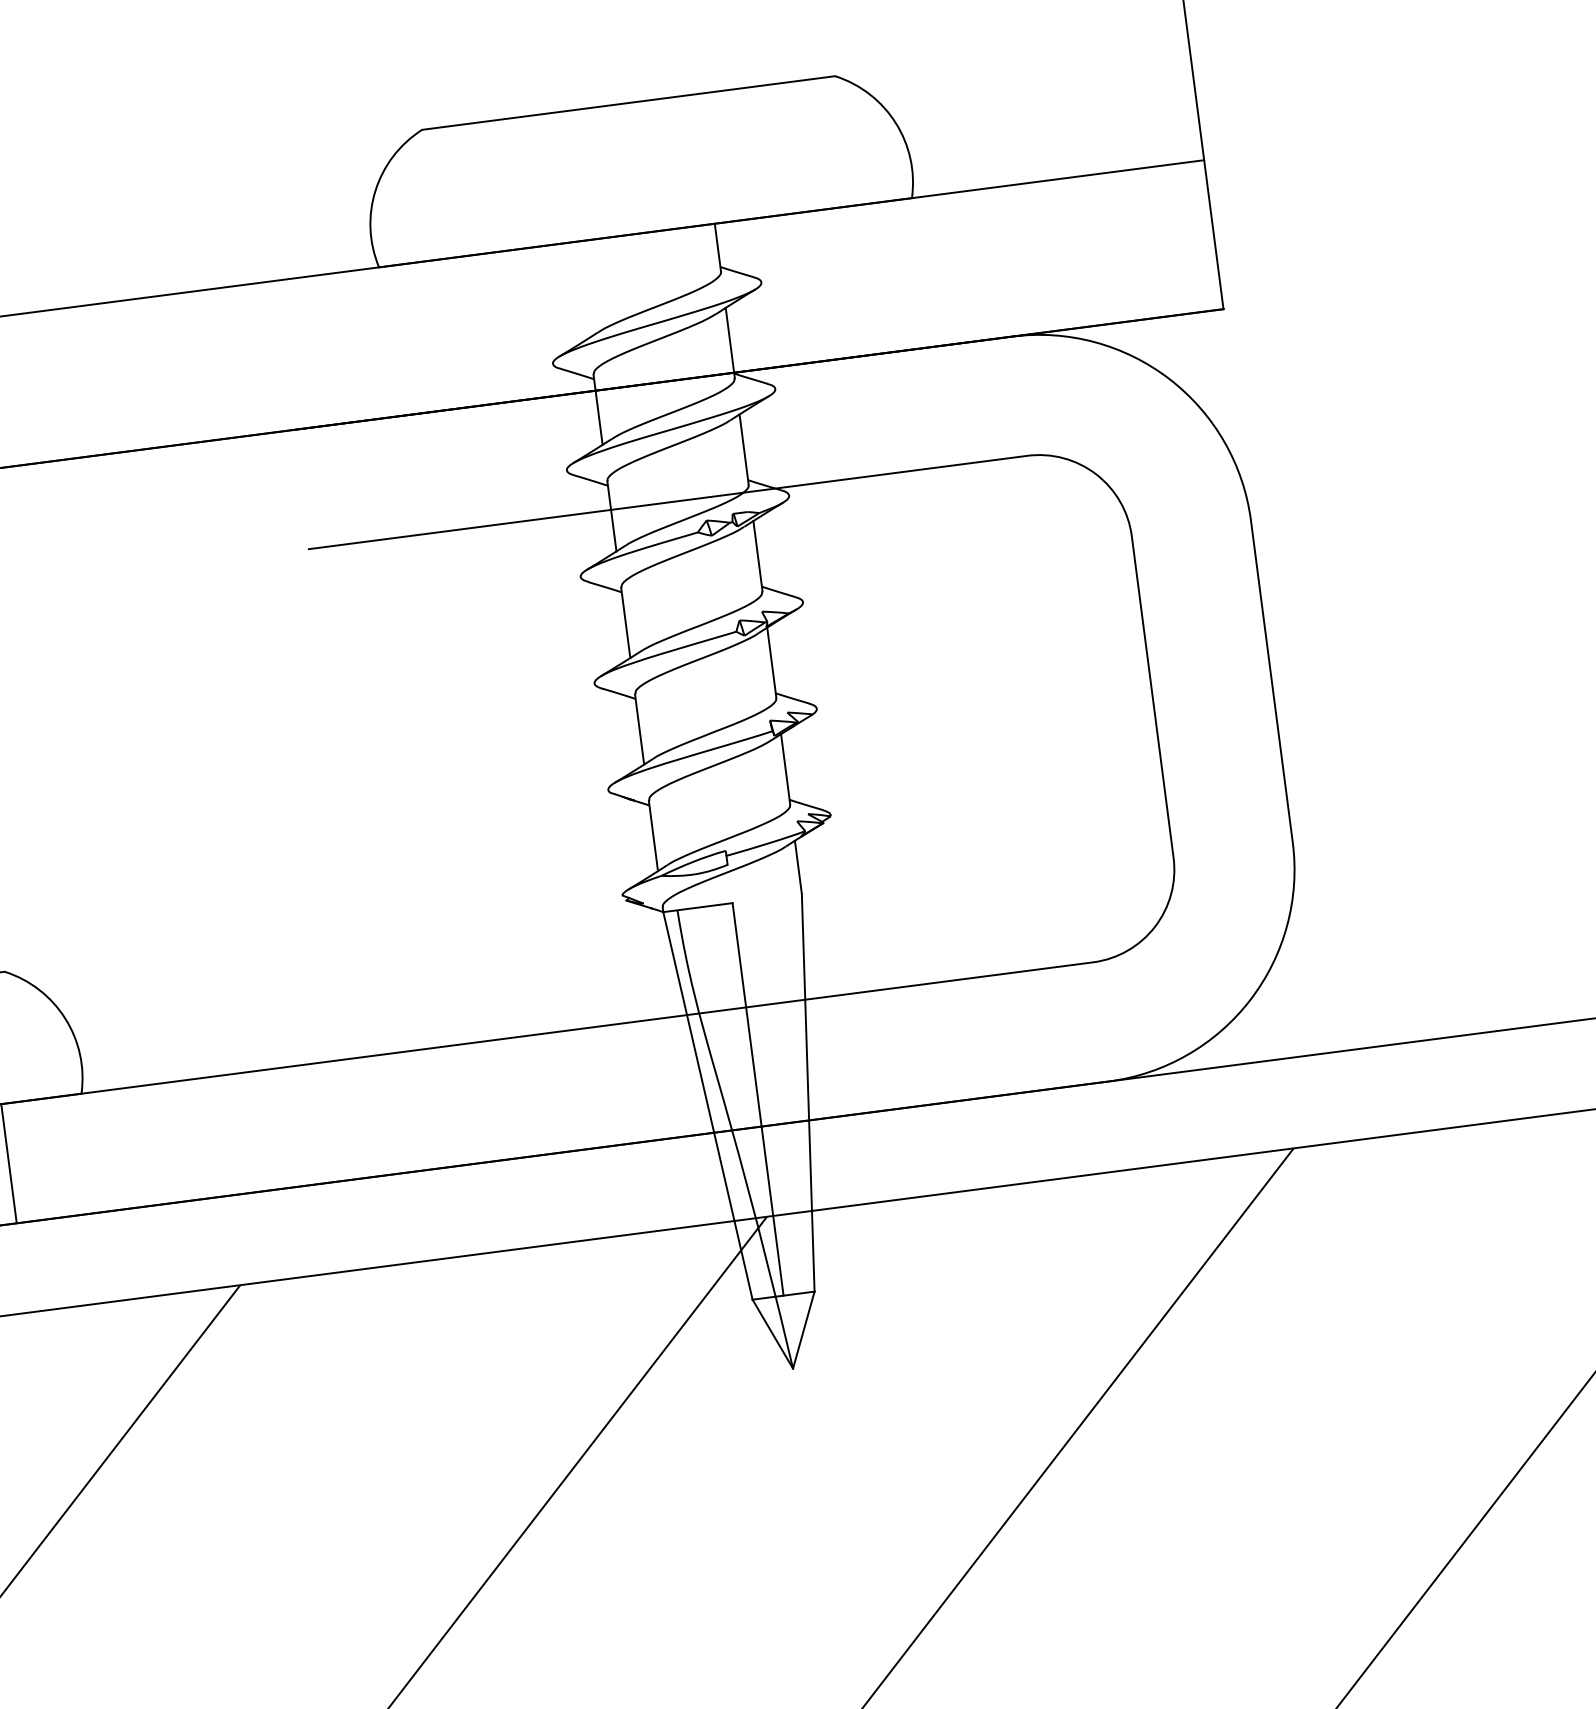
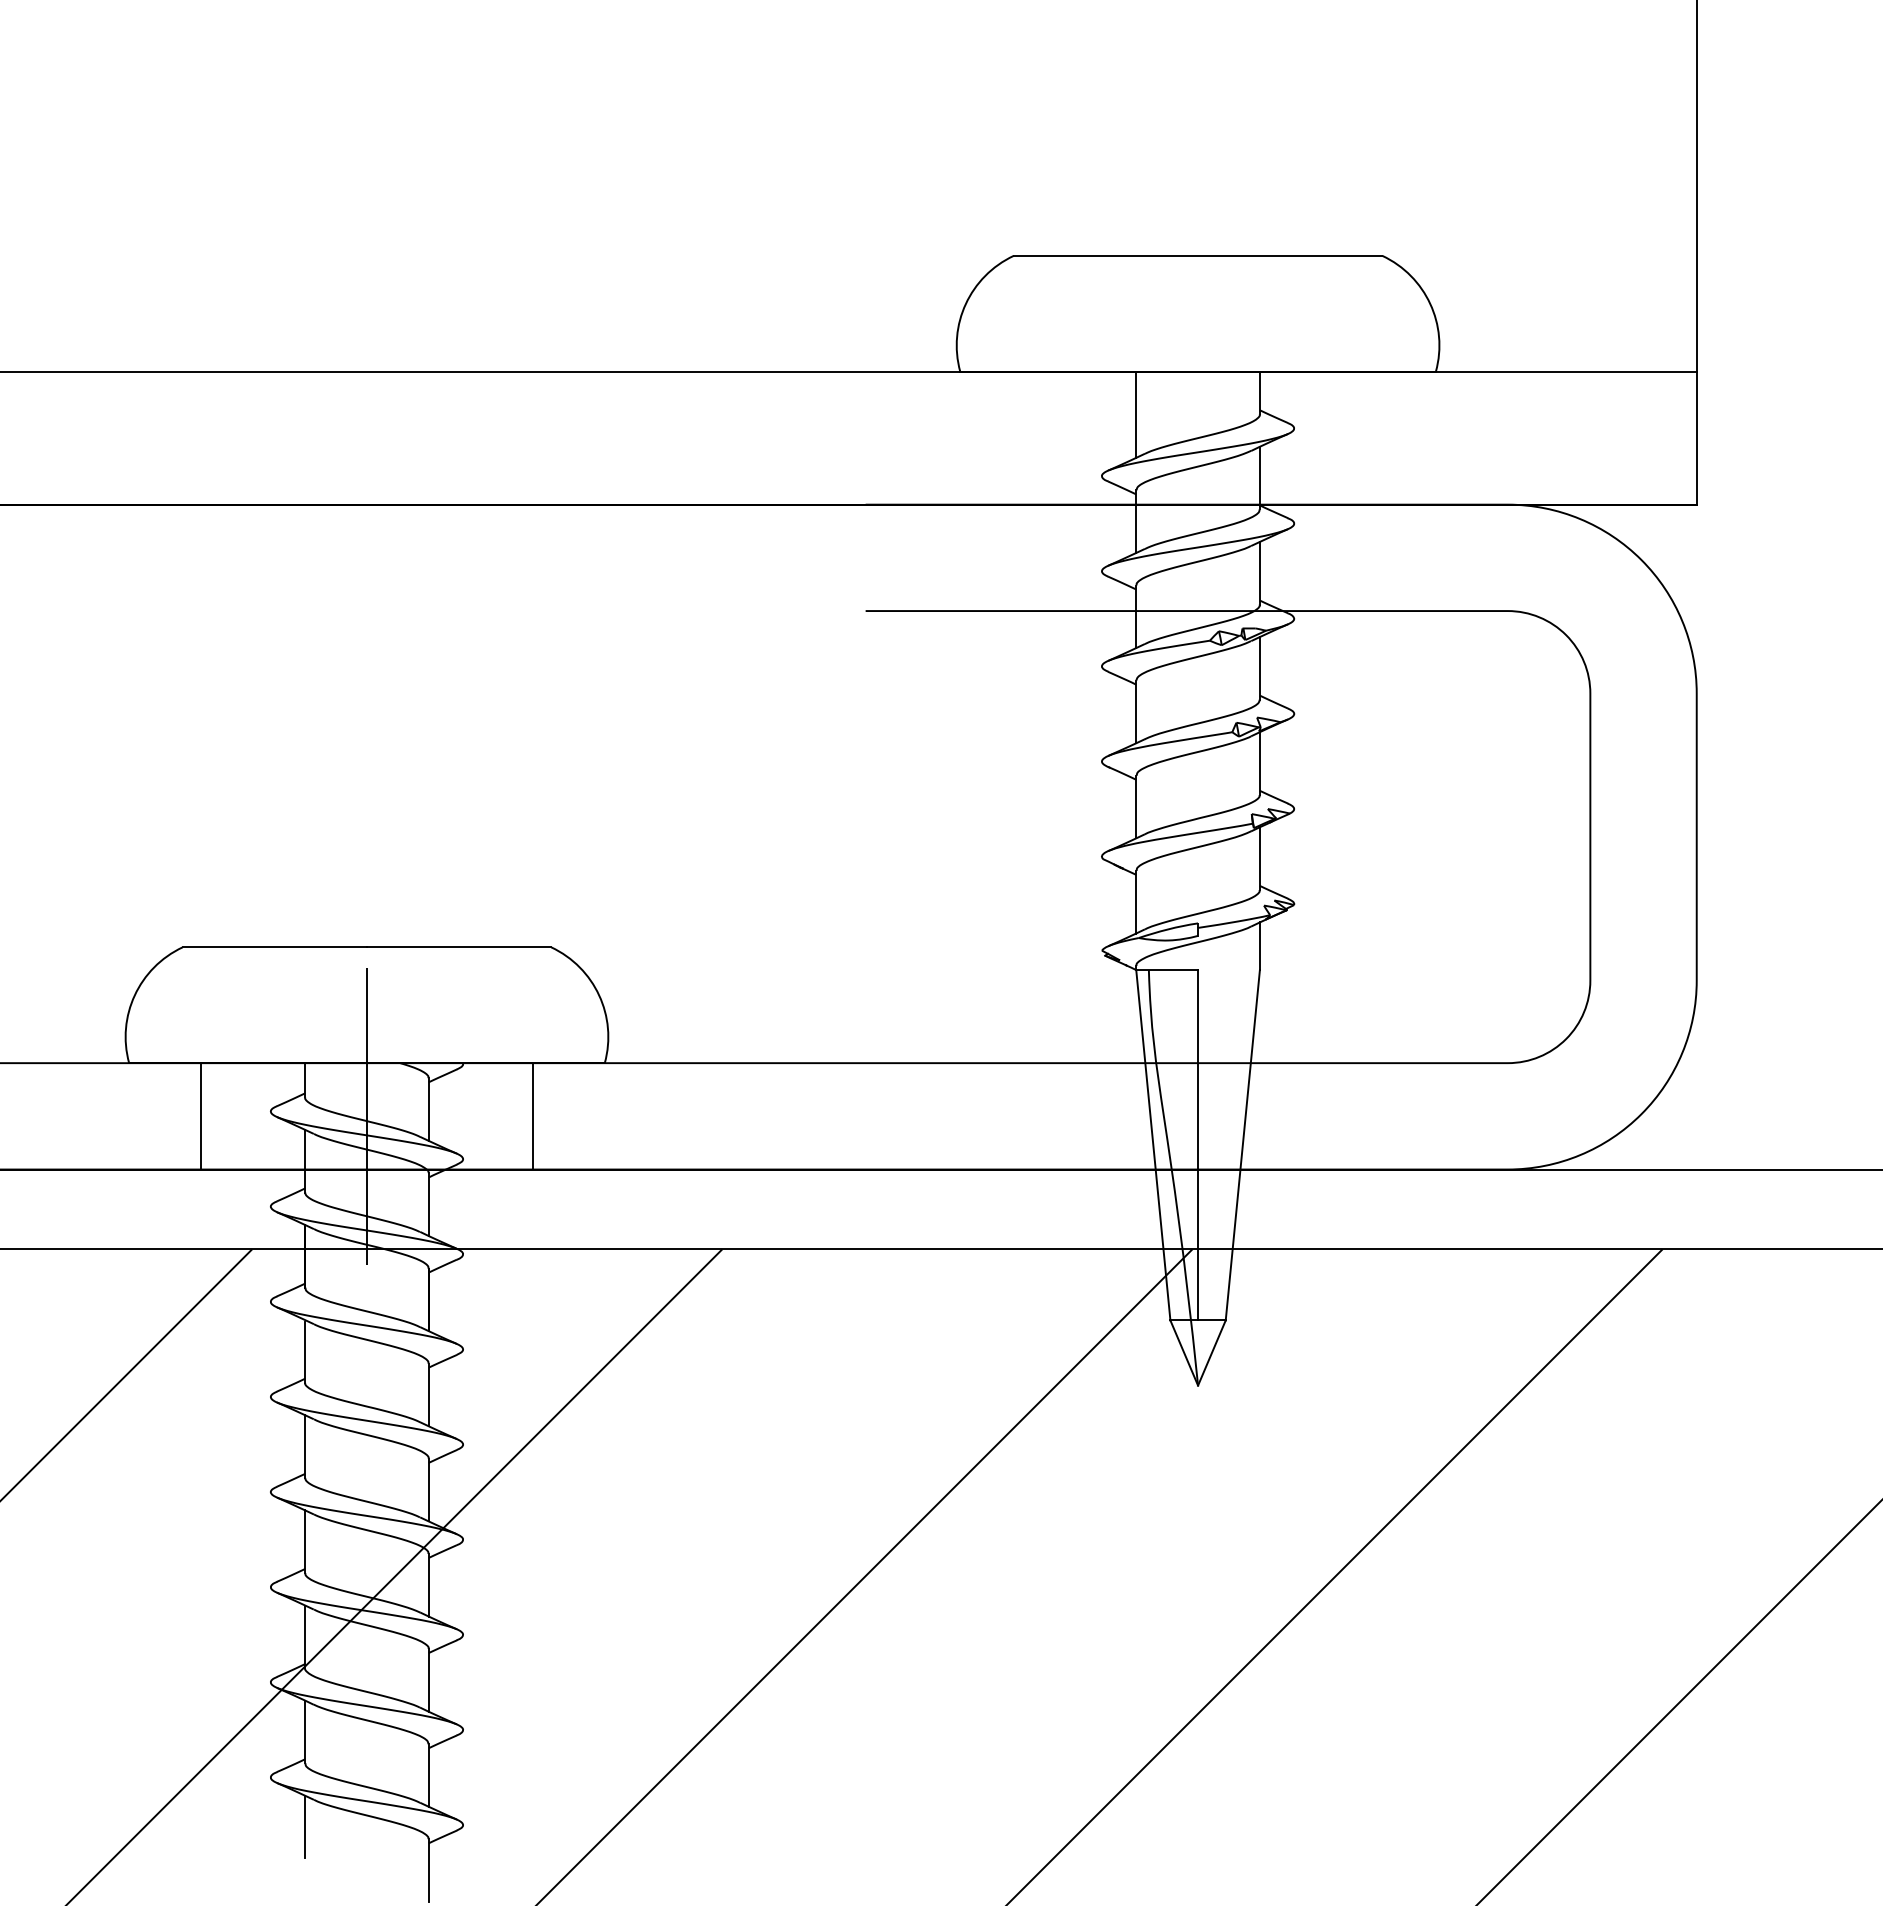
line: (582, 289) -> (1136, 414), added

